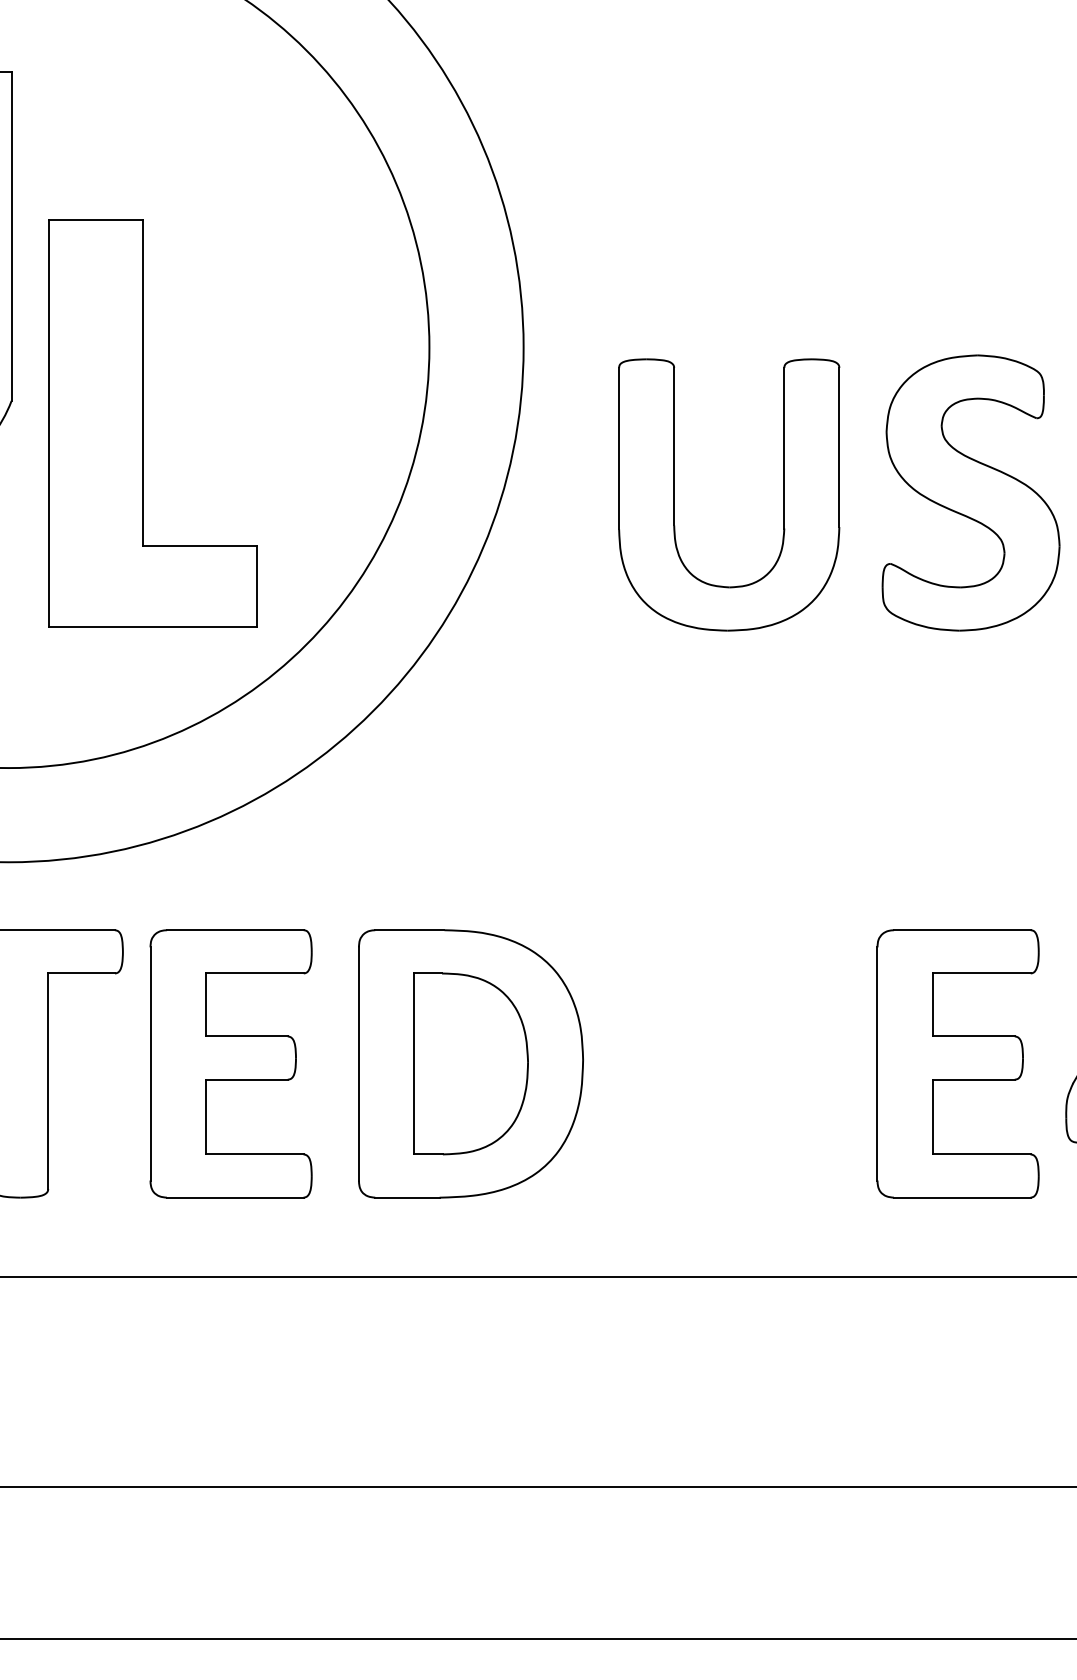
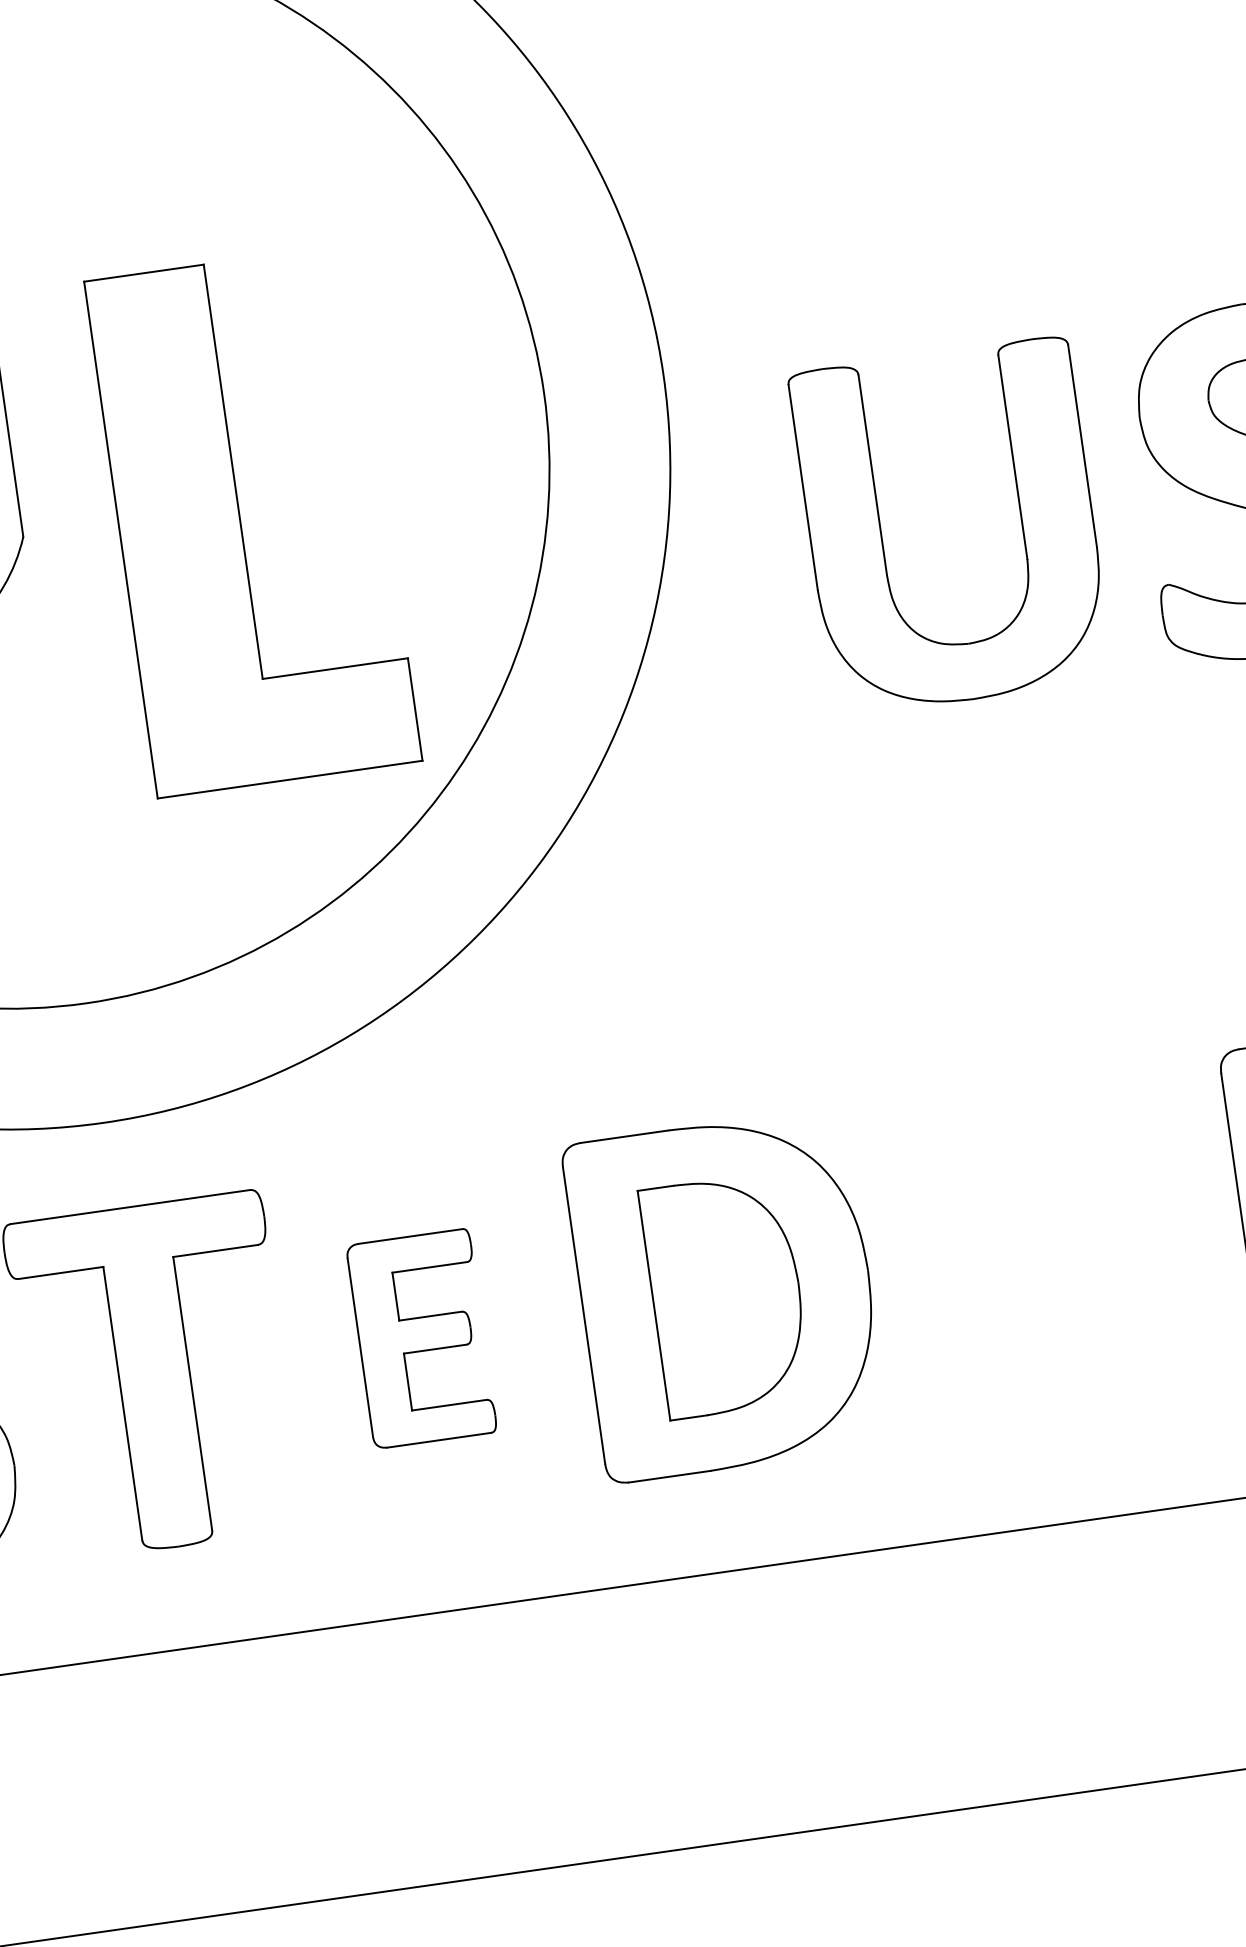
part: (143, 423) -> (241, 523), moved
part: (230, 1063) -> (420, 1338), size x0.6

